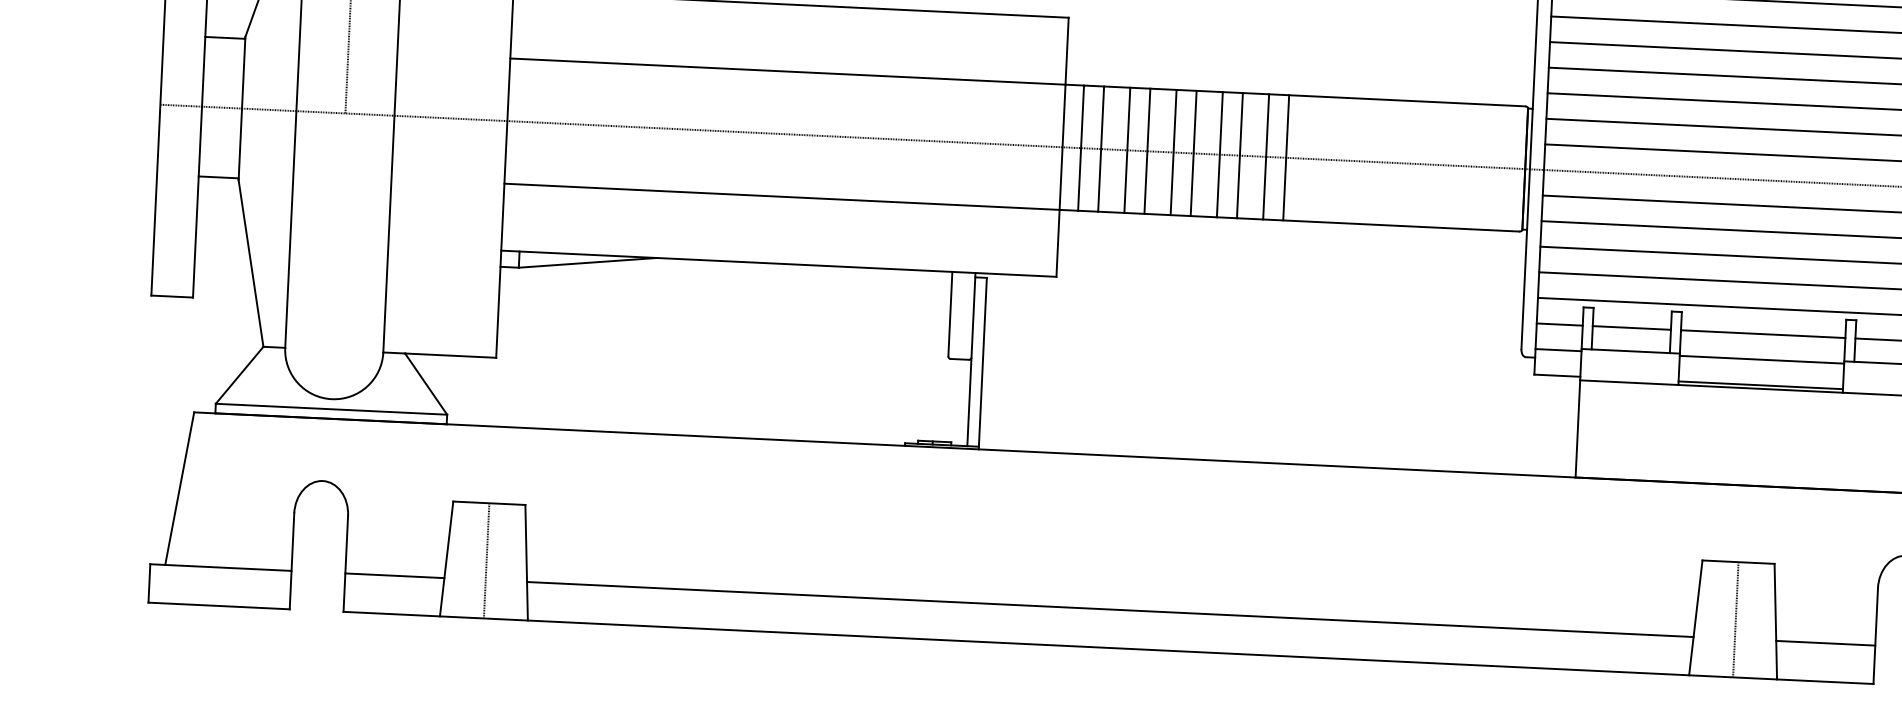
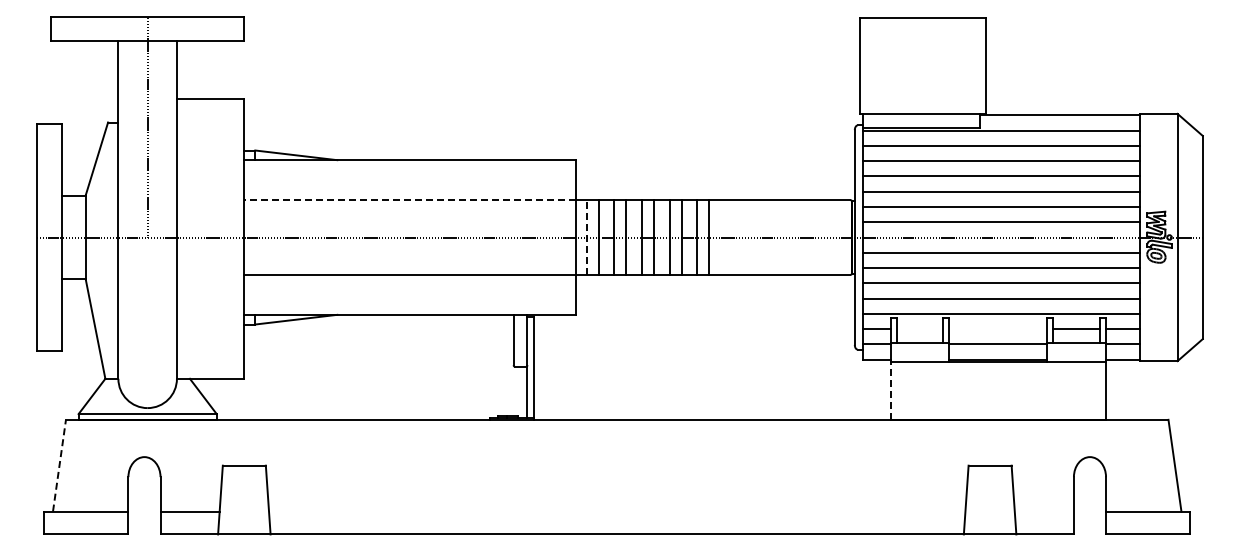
line: (788, 72) -> (410, 200), solid -> dashed
line: (1080, 148) -> (586, 237), solid -> dashed
line: (1631, 328) -> (919, 329), removed
line: (1763, 334) -> (998, 329), removed
line: (1577, 428) -> (890, 390), solid -> dashed
line: (179, 488) -> (59, 465), solid -> dashed
line: (486, 559) -> (244, 499), removed
line: (1110, 609) -> (617, 511), removed
line: (1736, 618) -> (990, 499), removed
line: (1824, 643) -> (1043, 511), removed

